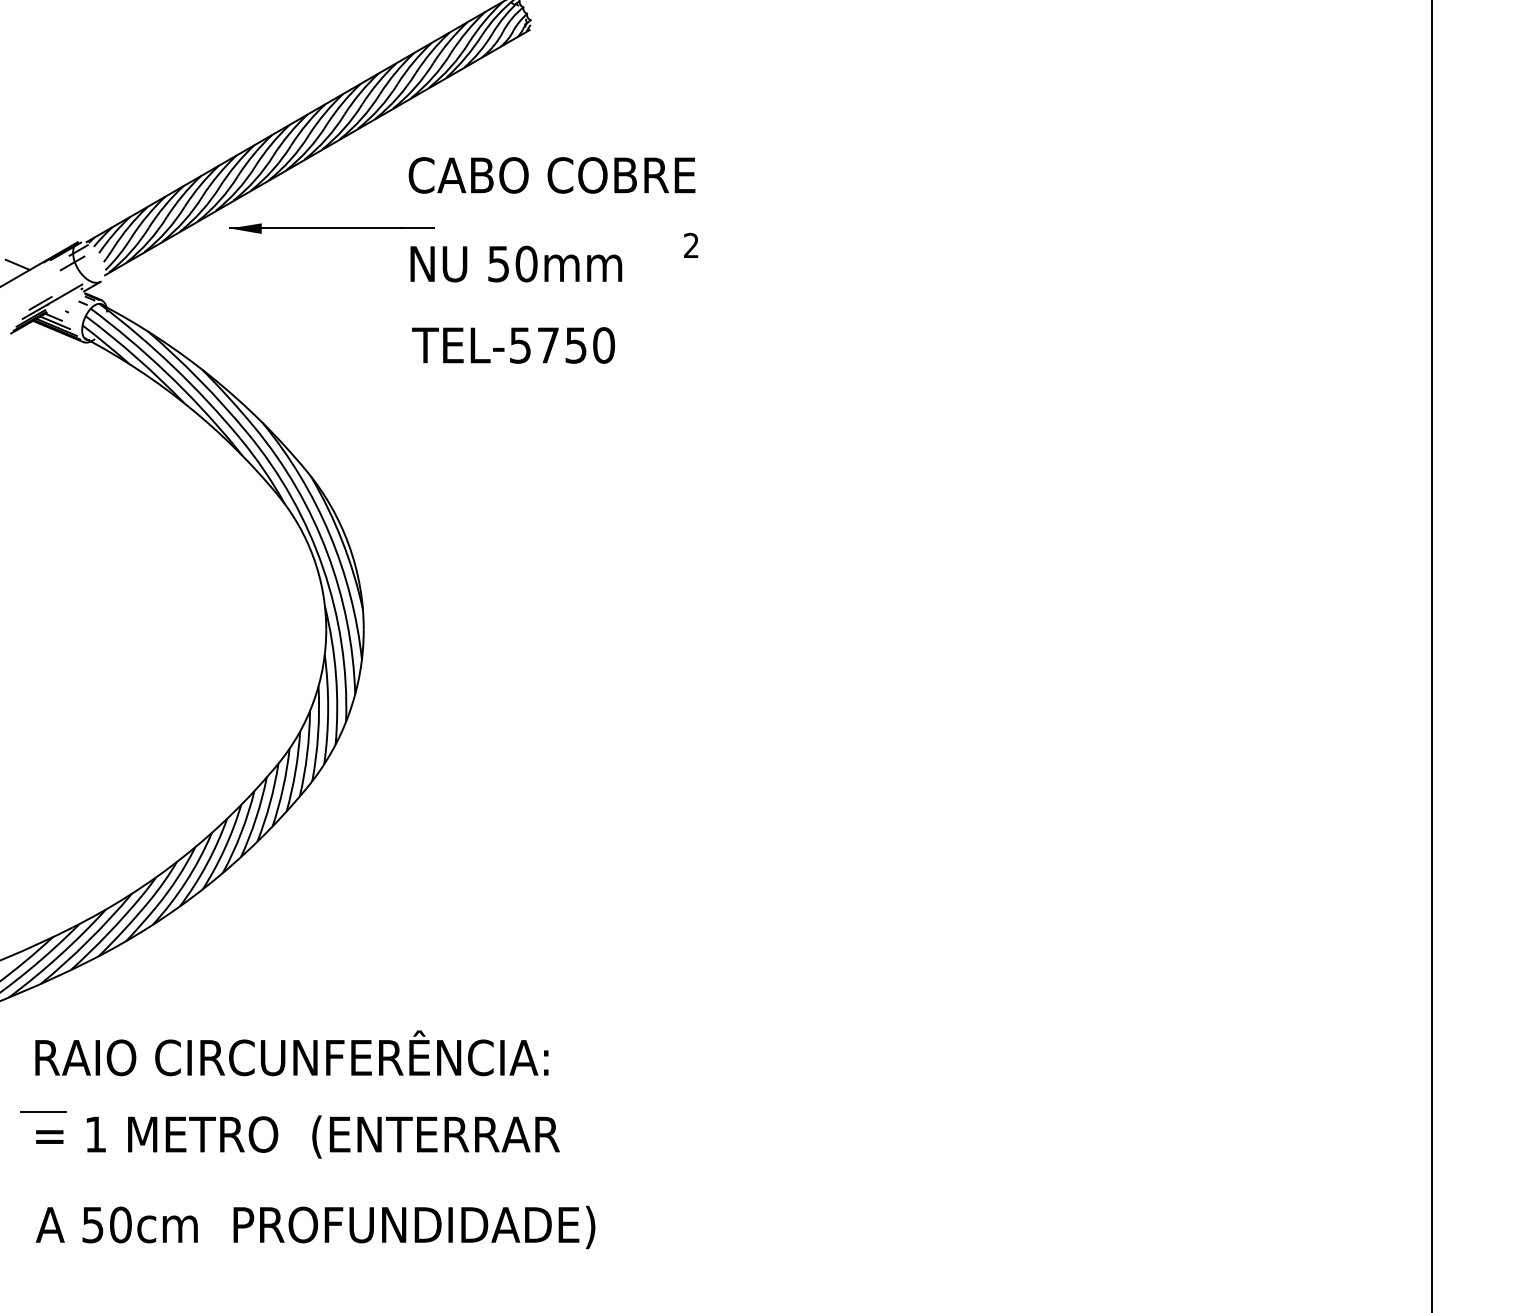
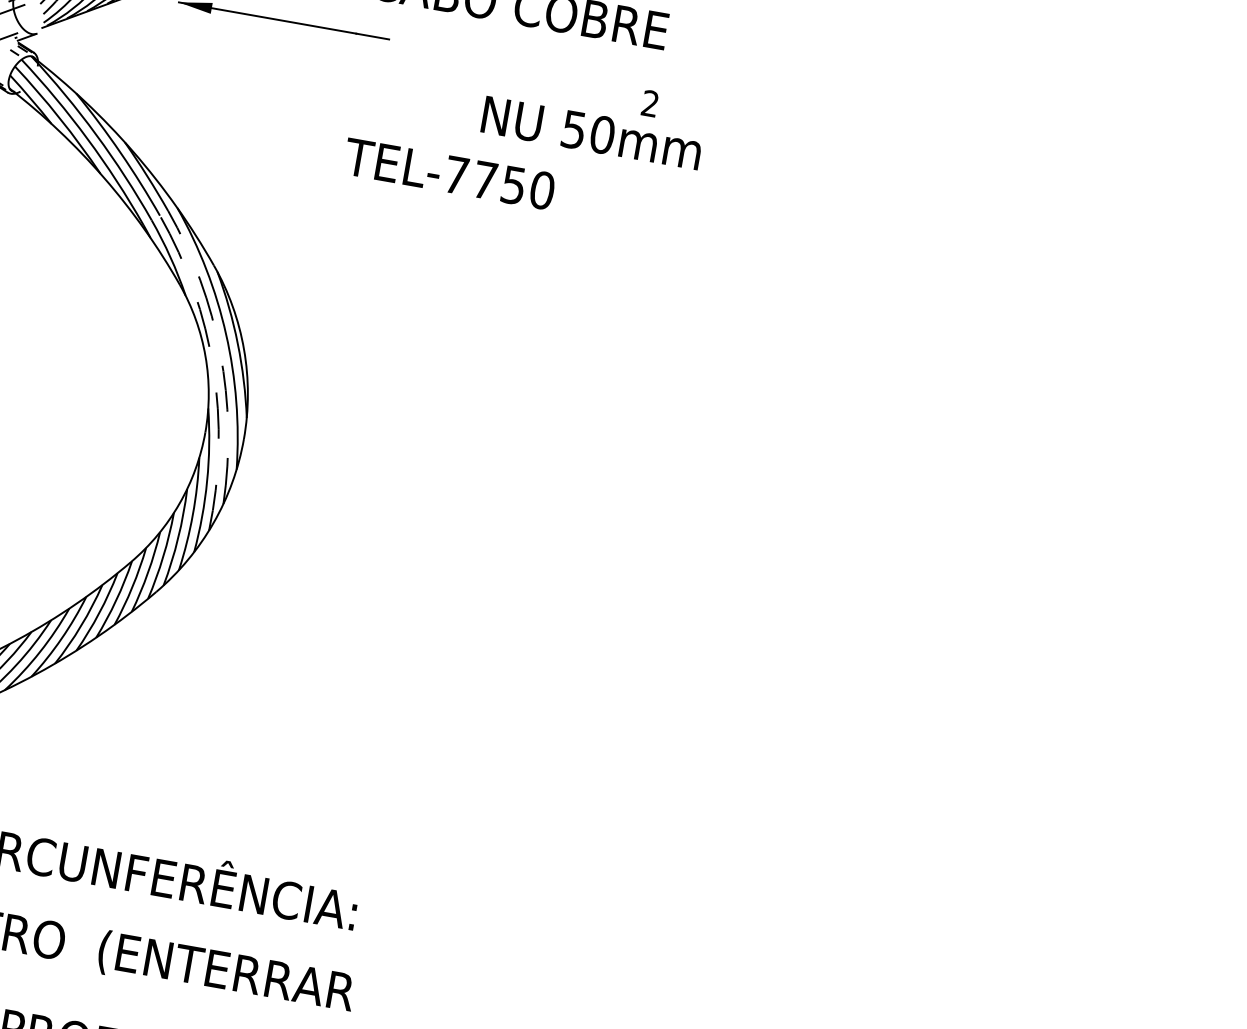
text: (516, 263) -> (592, 132), moved
text: (520, 345) -> (456, 175), TEL-5750 -> TEL-7750
arc: (327, 552) -> (220, 353), solid -> dashed
arc: (323, 568) -> (213, 368), solid -> dashed

